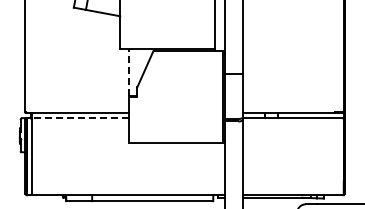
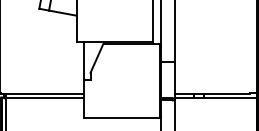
line: (128, 72) -> (83, 61), dashed -> solid
line: (79, 117) -> (43, 97), dashed -> solid

